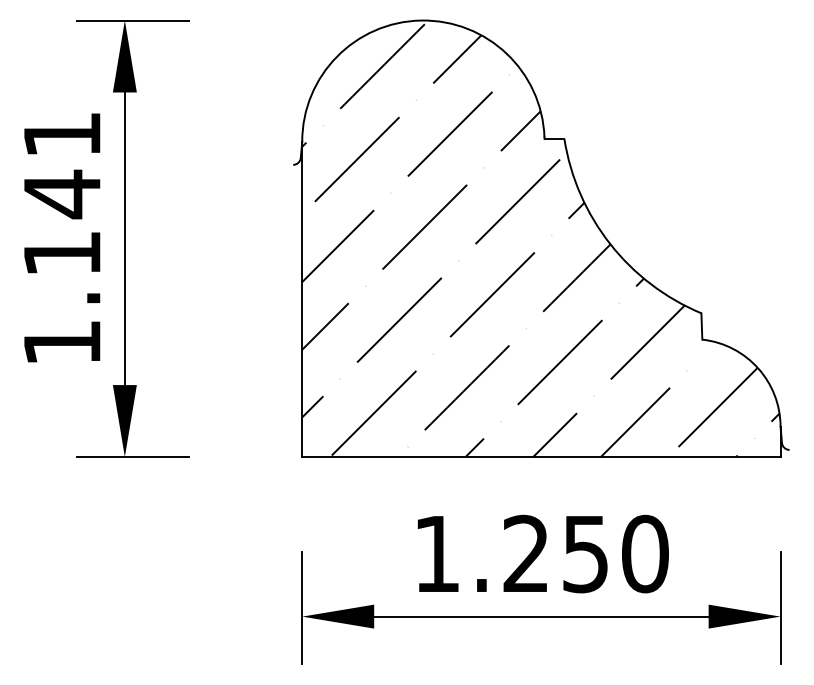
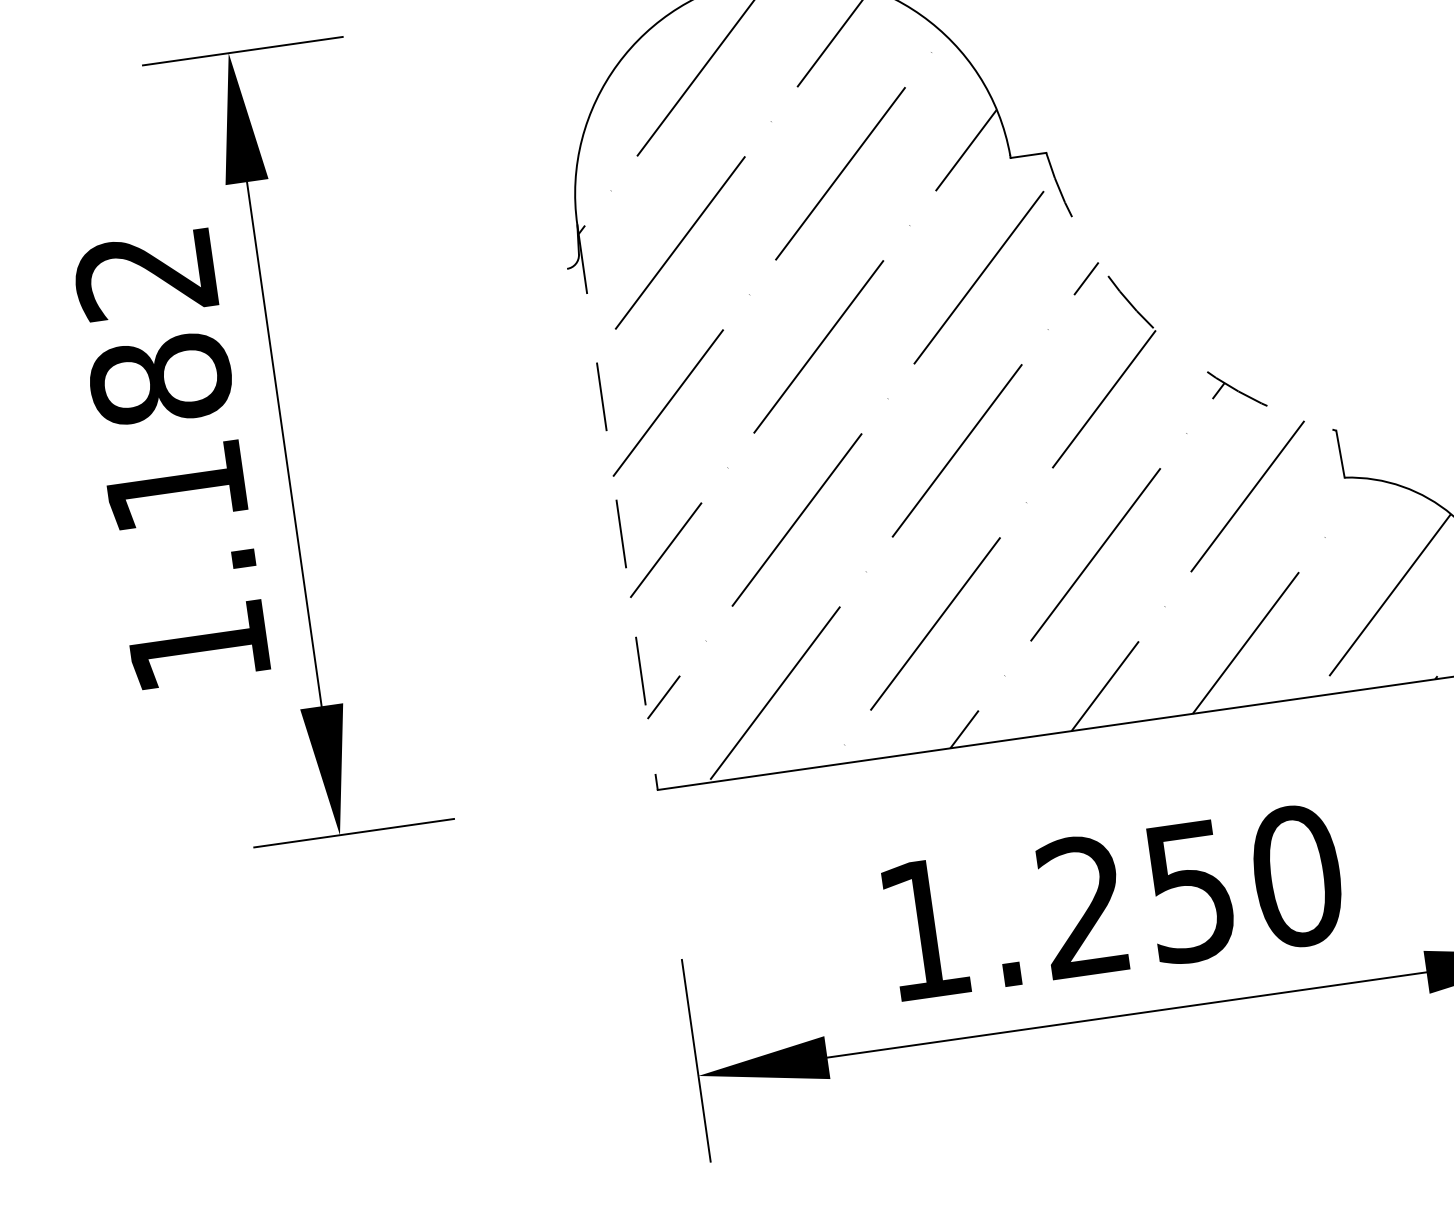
text: (62, 166) -> (154, 330), 1.141 -> 1.182
arc: (610, 243) -> (1155, 328), solid -> dashed
line: (302, 299) -> (618, 507), solid -> dashed

